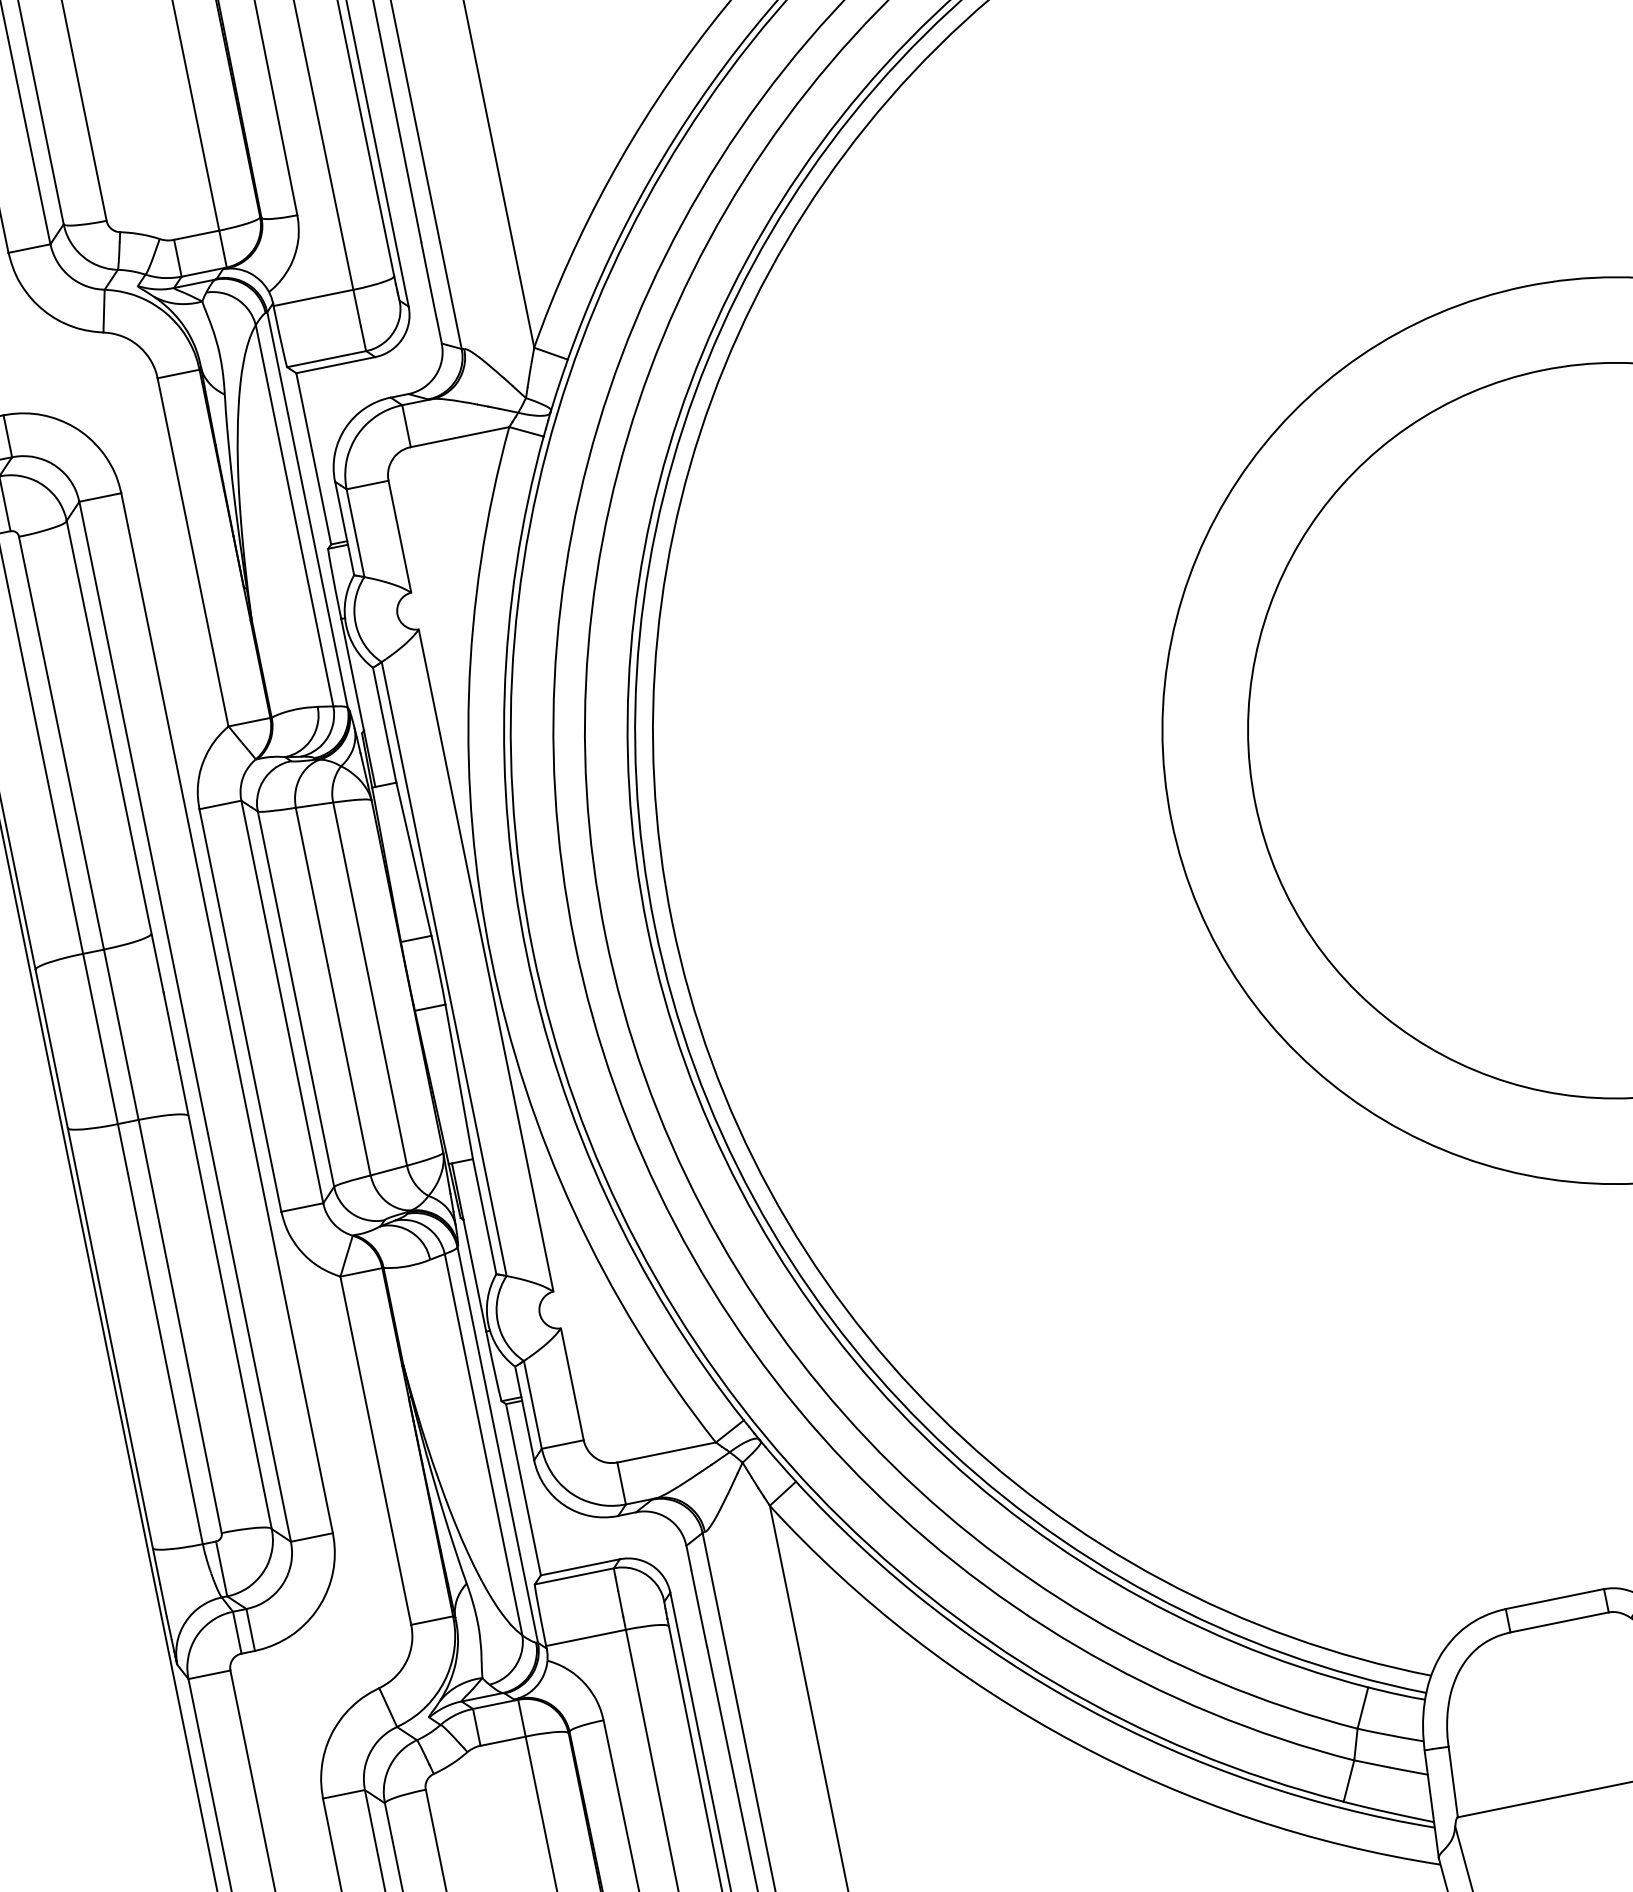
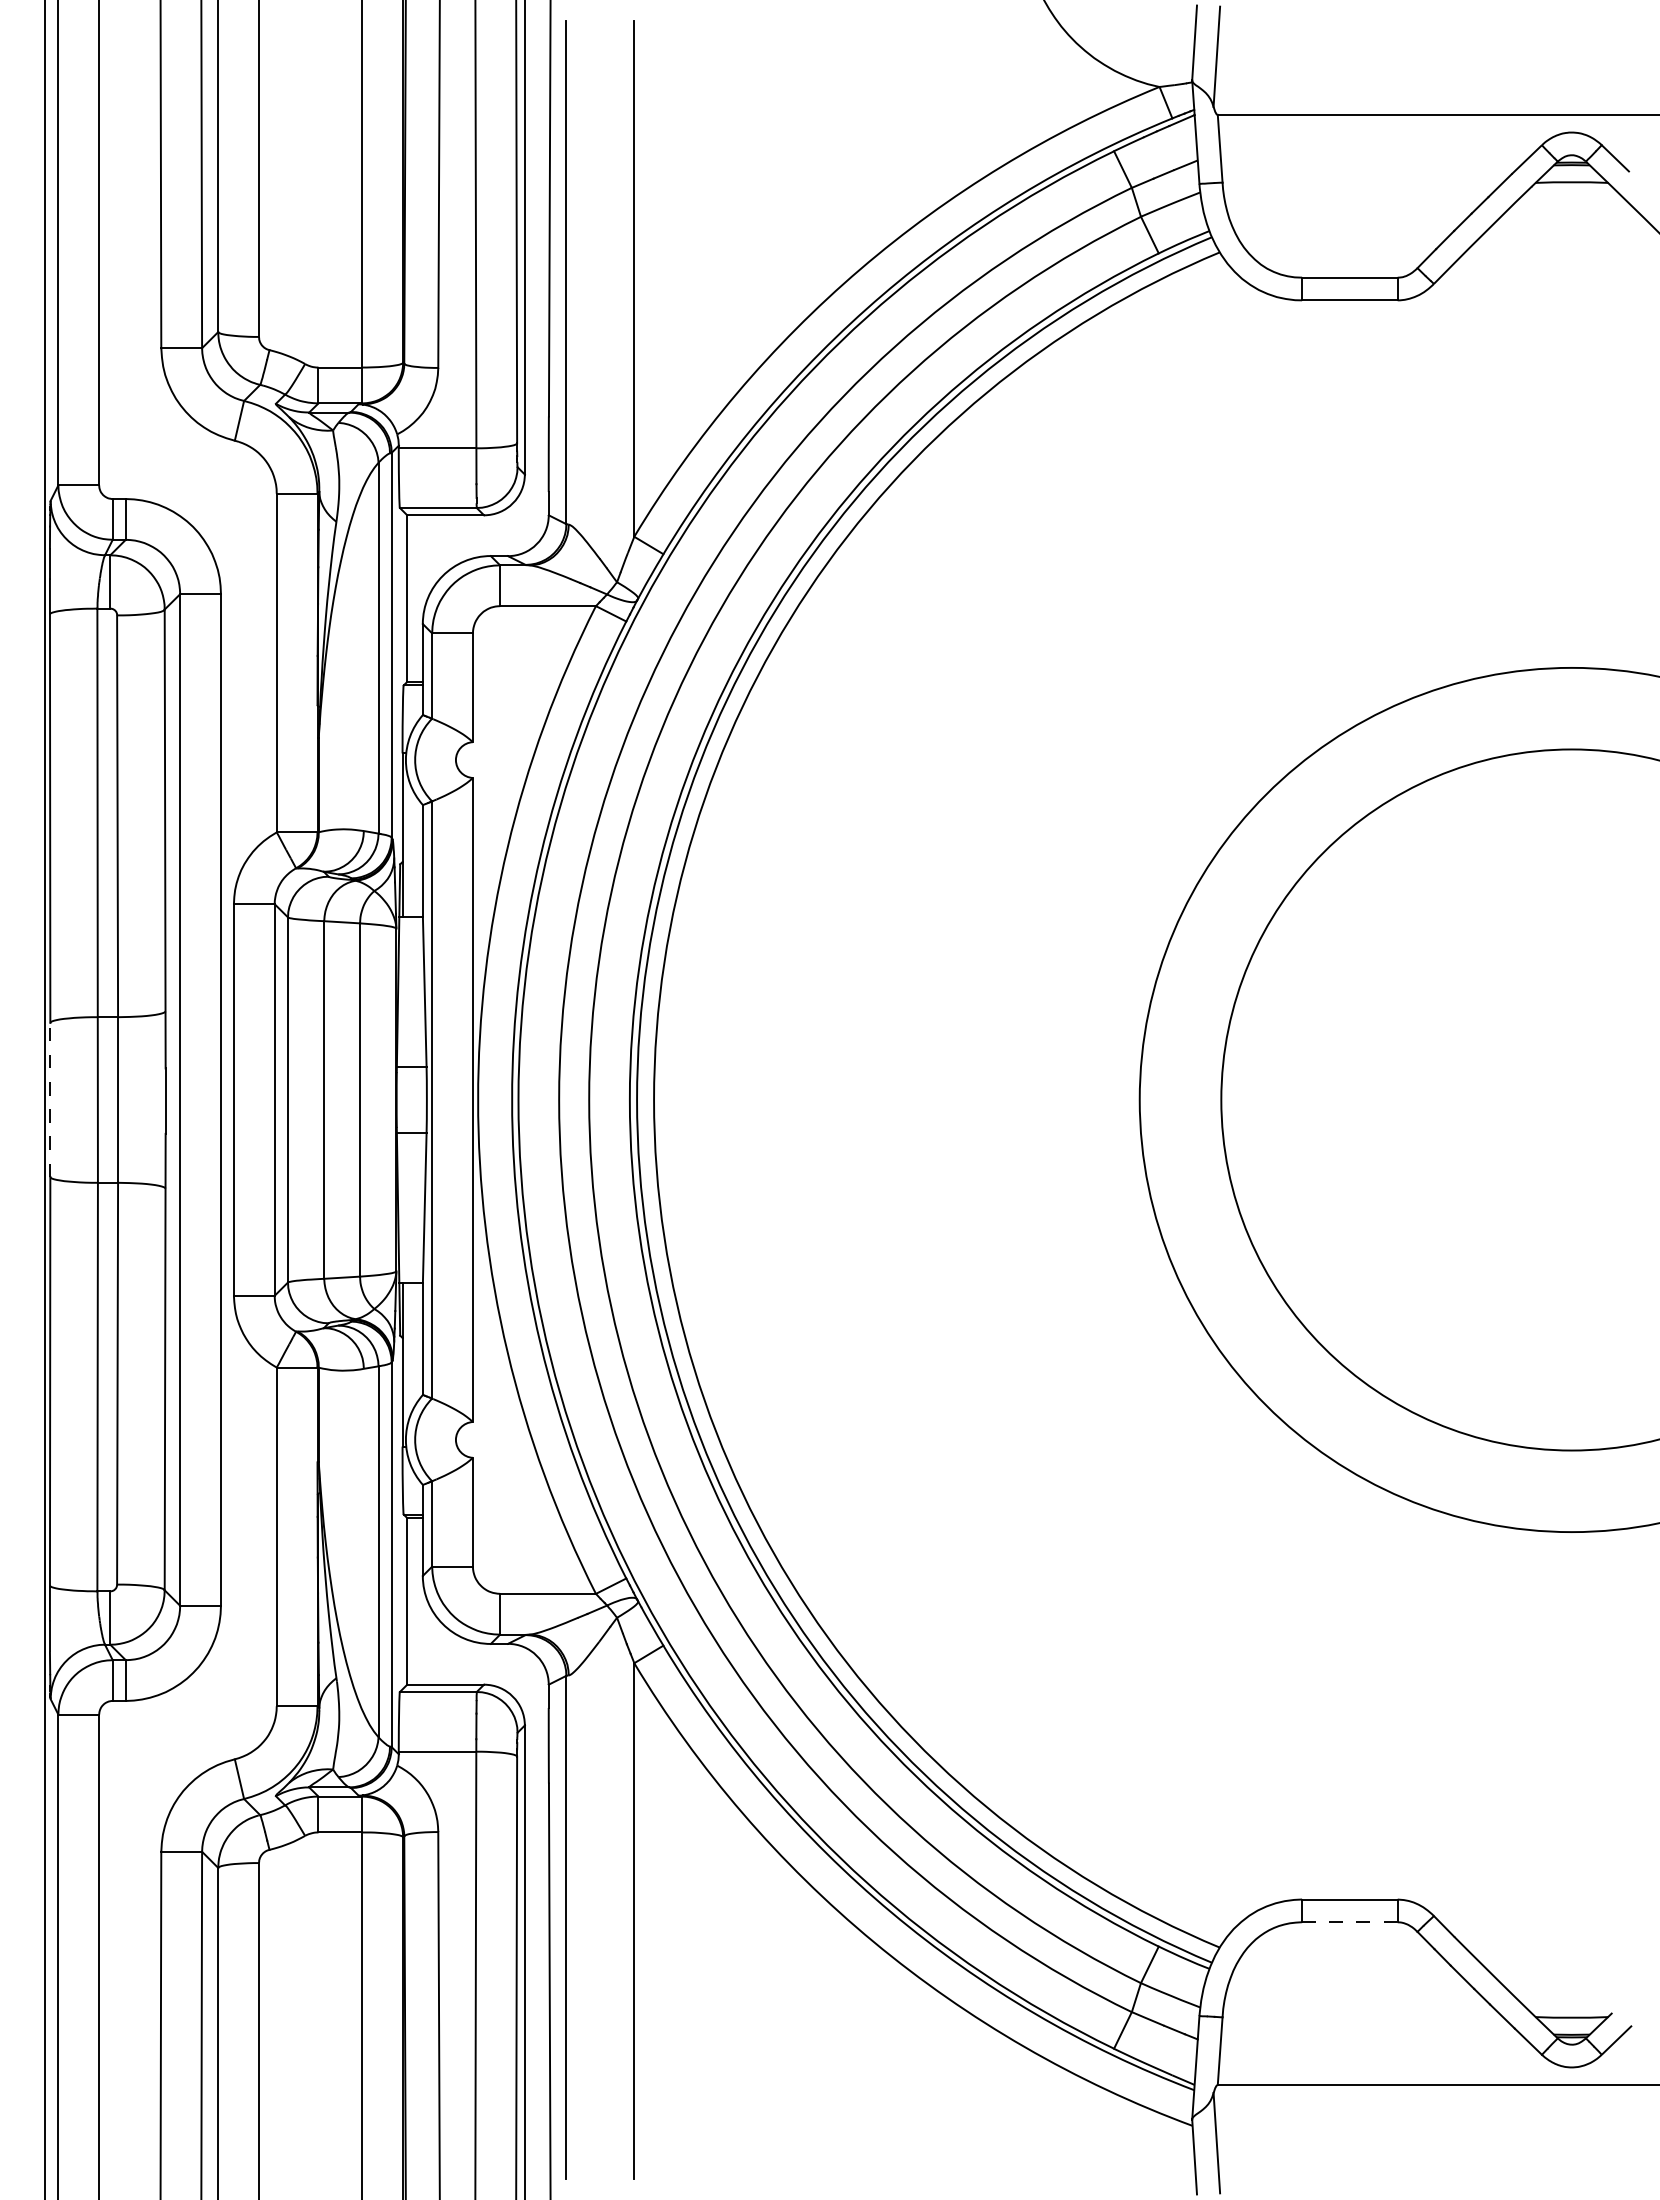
line: (51, 1048) -> (50, 1099), solid -> dashed
line: (1559, 1622) -> (1349, 1922), solid -> dashed

